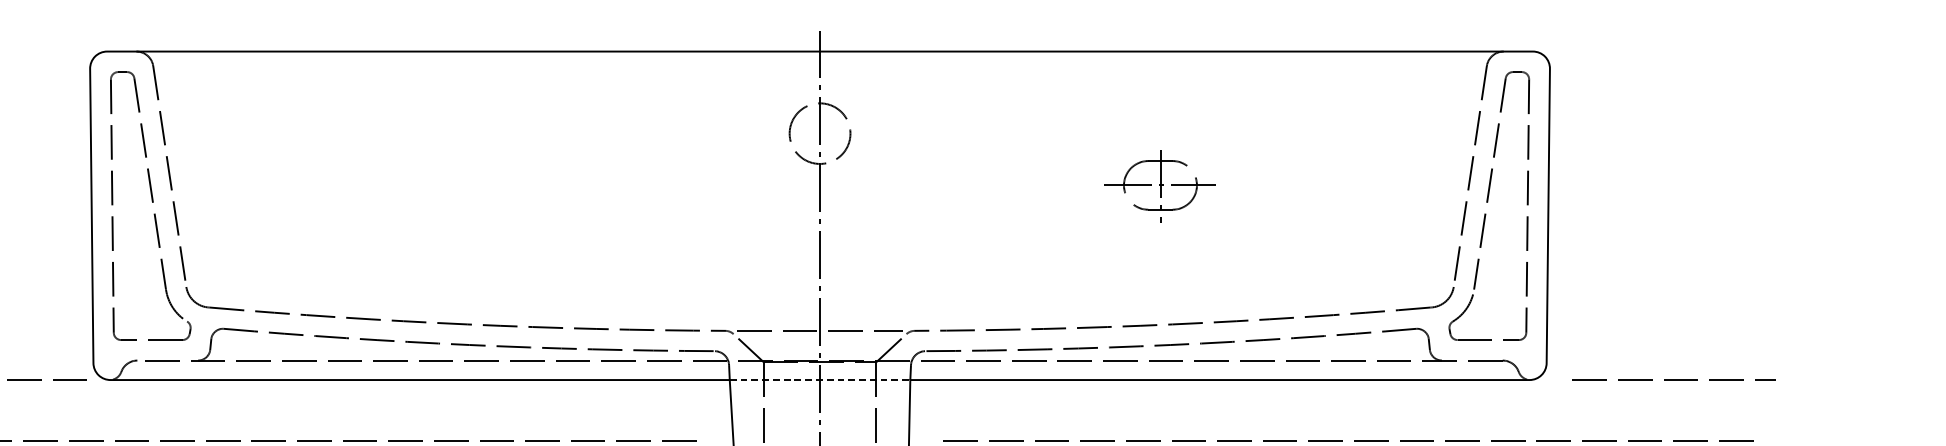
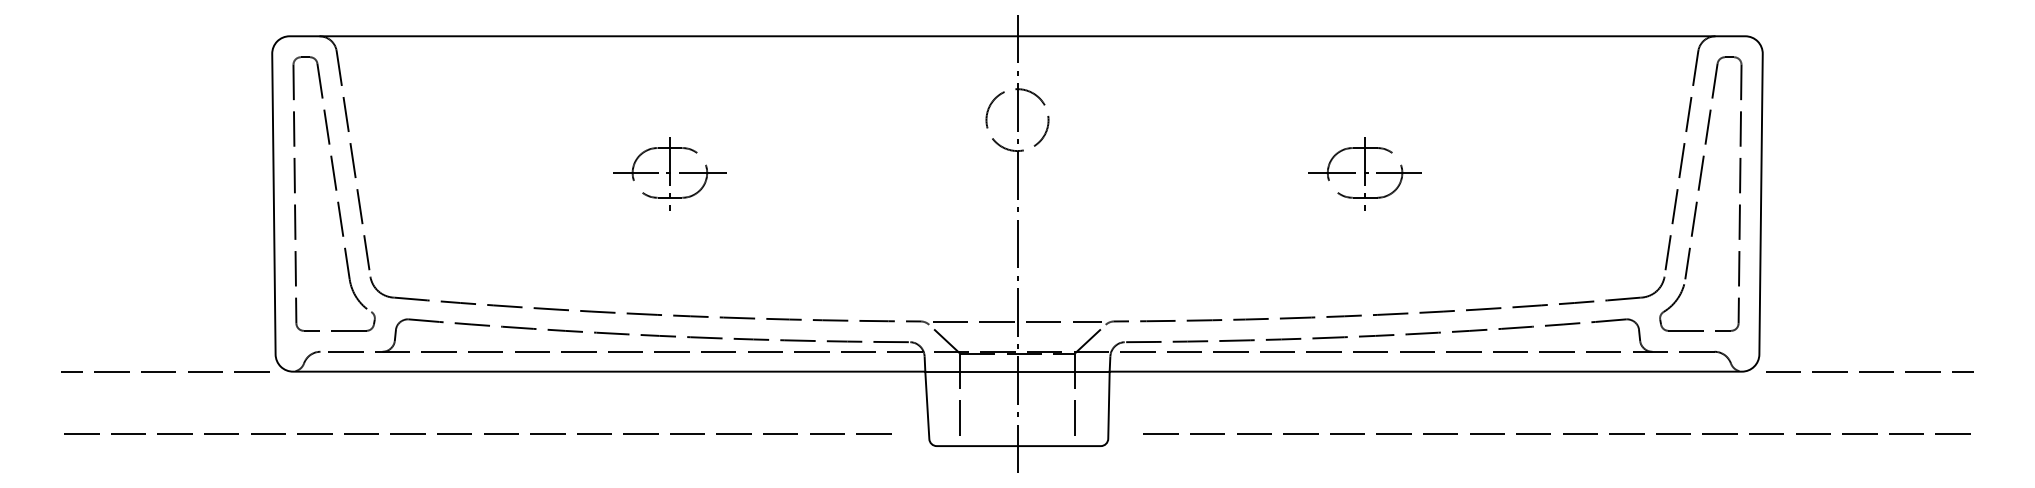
part: (479, 185) -> (669, 173), added
line: (820, 379) -> (1017, 371), dashed -> solid
line: (1674, 379) -> (1869, 371), moved

